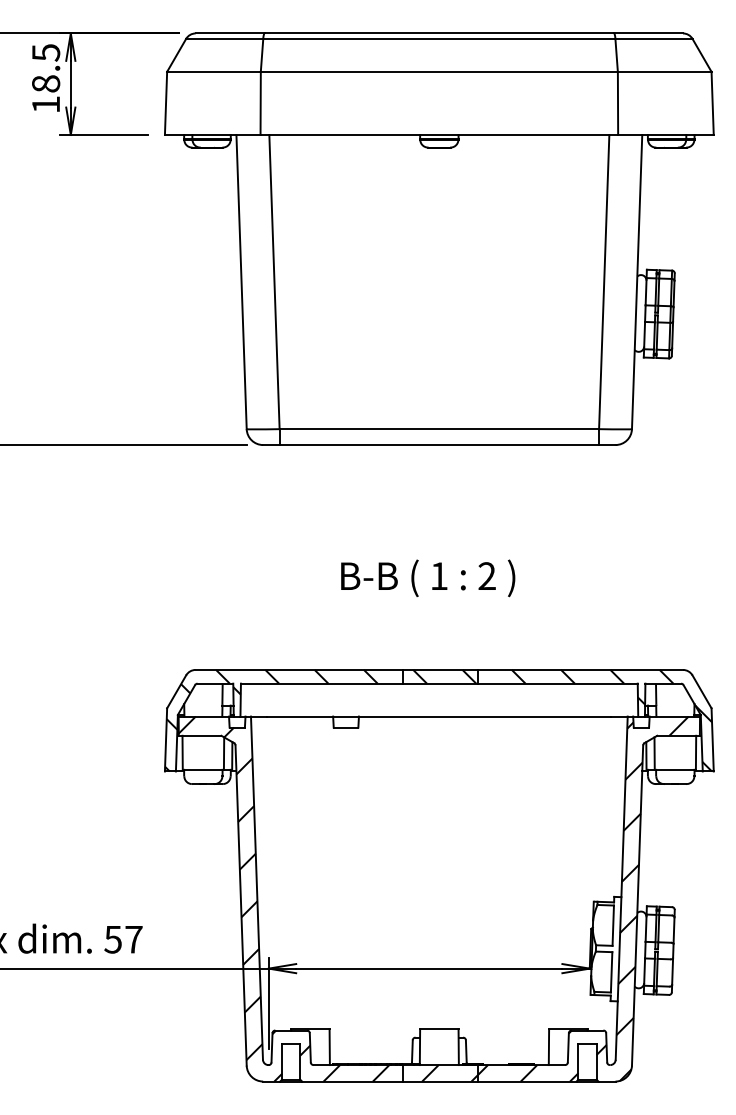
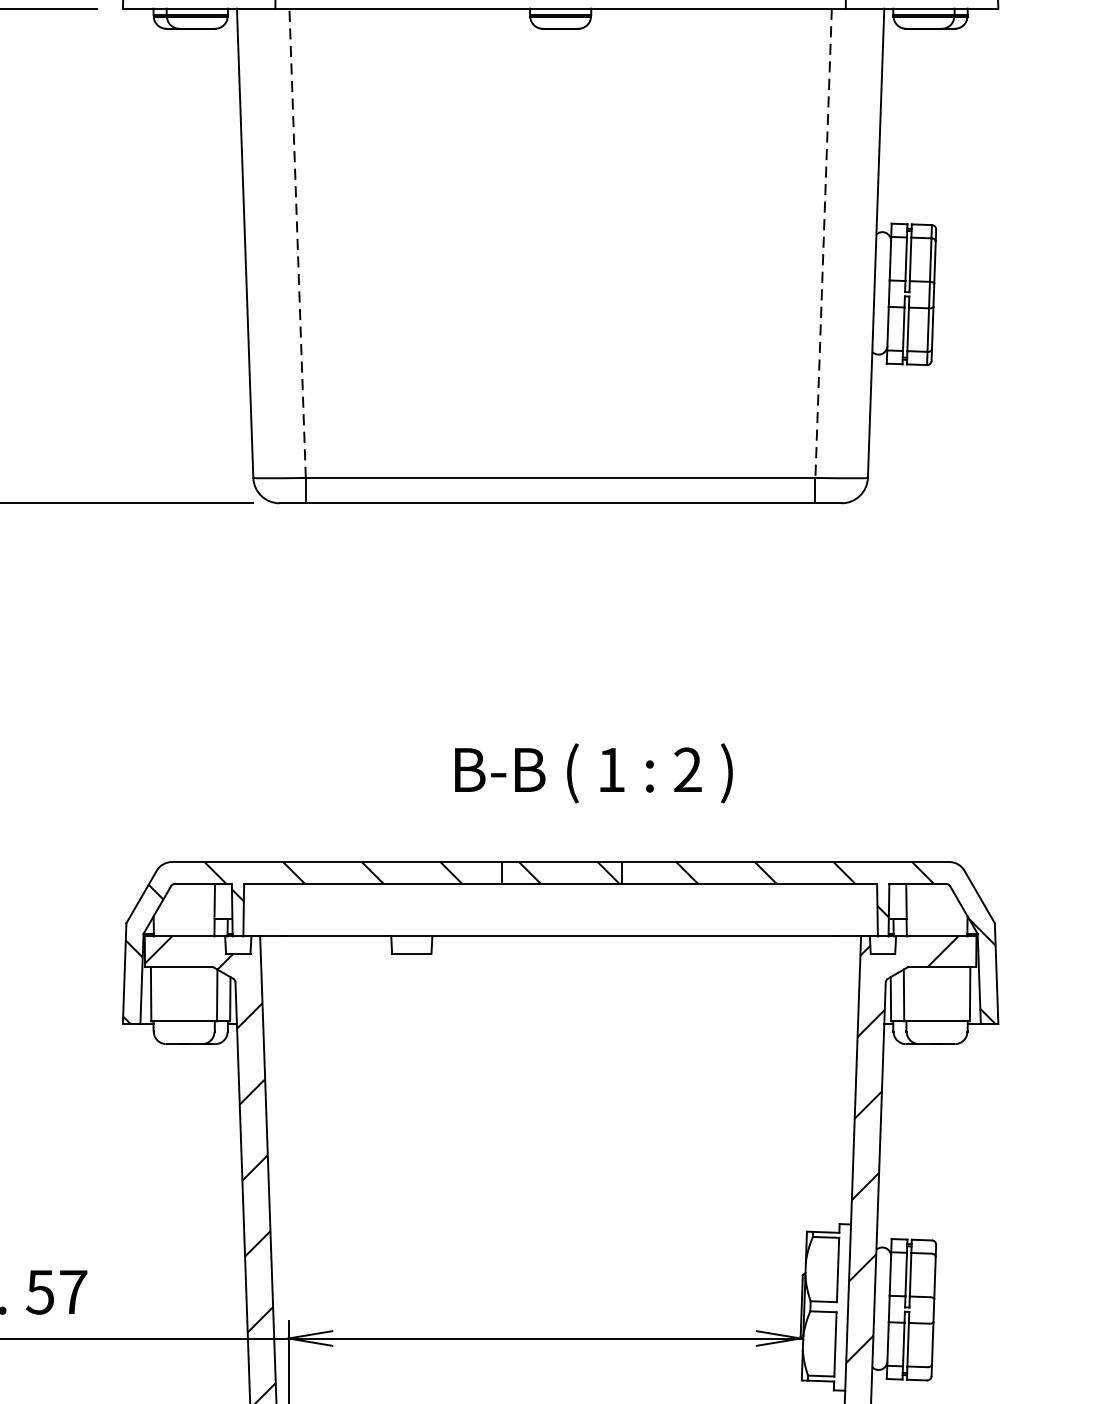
line: (274, 281) -> (297, 242), solid -> dashed
line: (604, 282) -> (824, 243), solid -> dashed
text: (428, 578) -> (594, 773), moved

